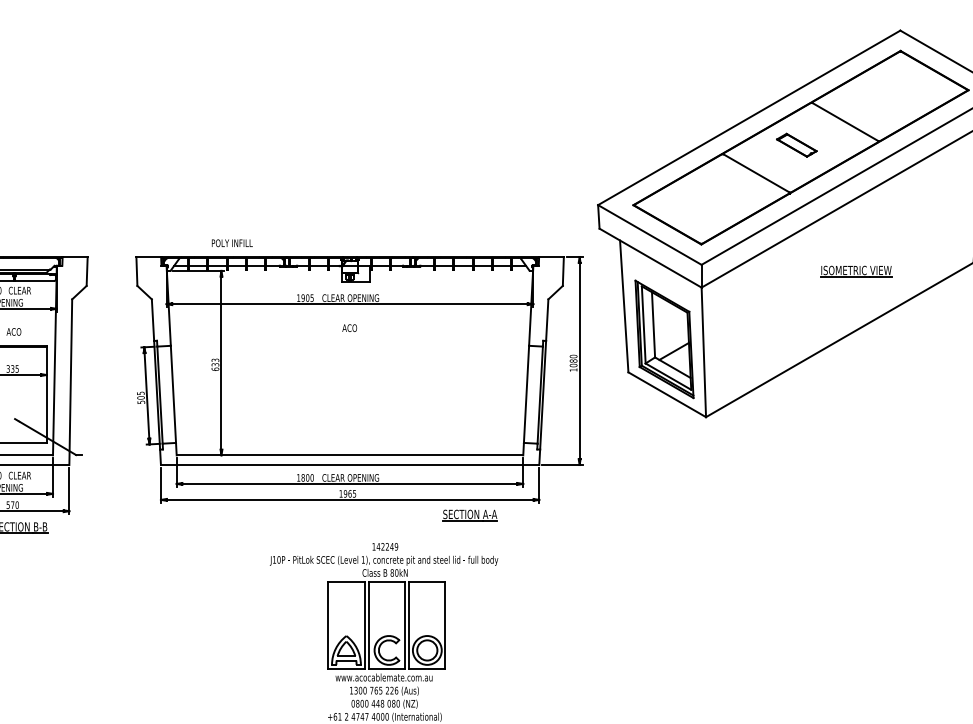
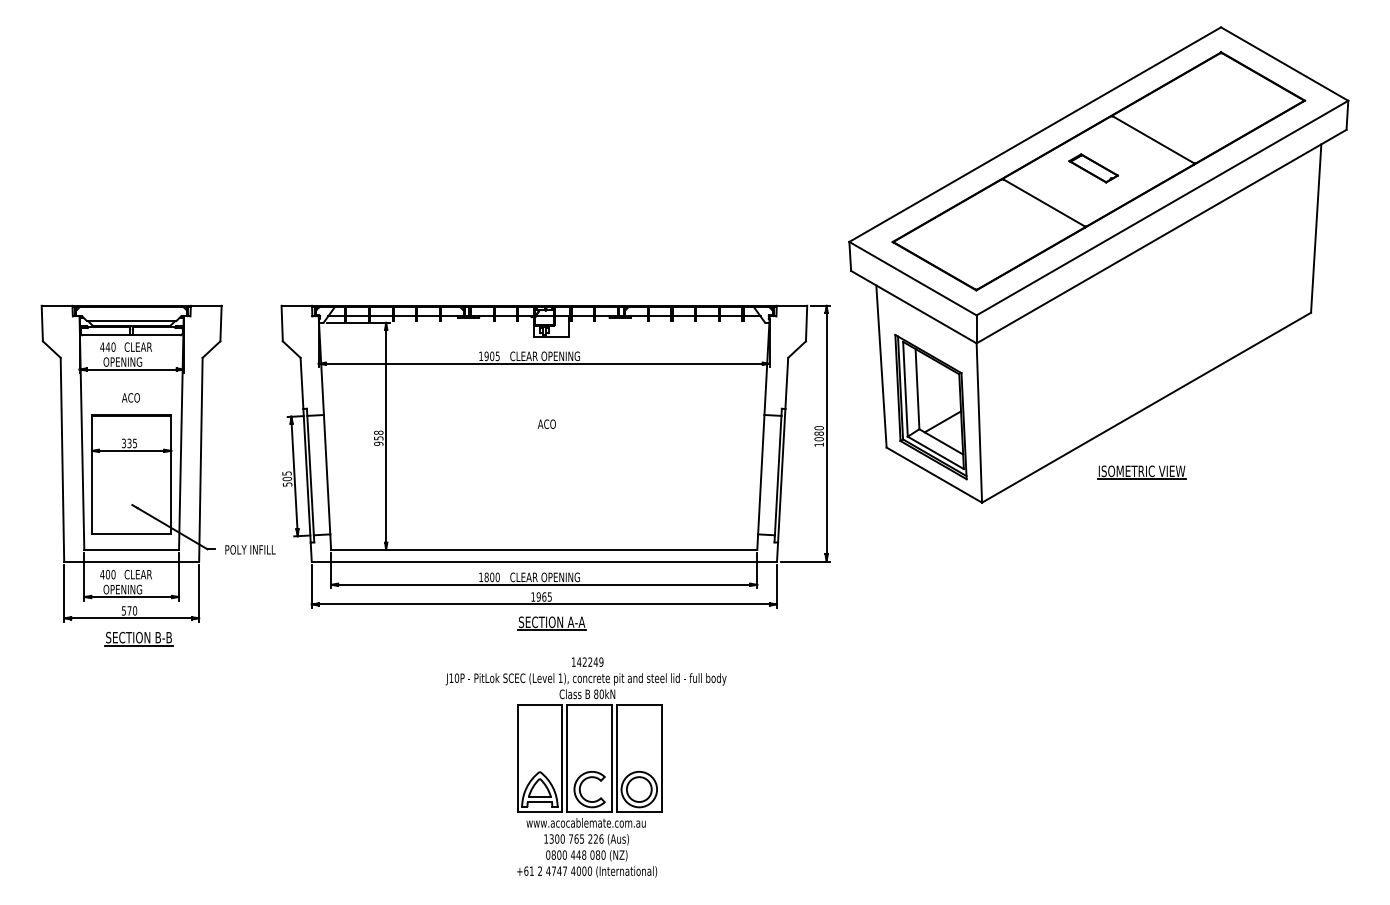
text: (232, 242) -> (250, 549), moved
part: (856, 271) -> (1141, 472), moved
text: (349, 327) -> (546, 423), moved
text: (215, 364) -> (378, 437), 633 -> 958
part: (469, 515) -> (551, 623), moved

